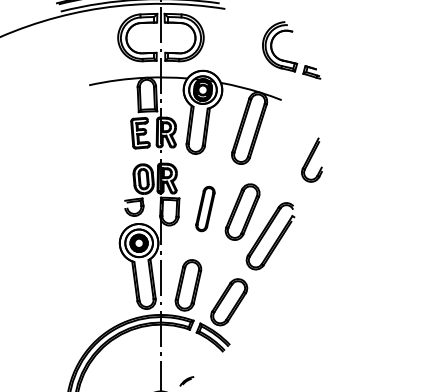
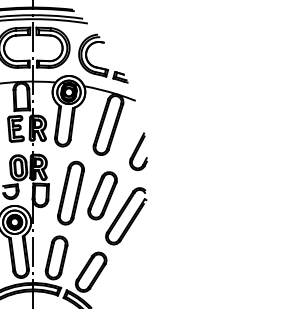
part: (288, 60) -> (100, 67), moved
part: (311, 159) -> (138, 151), moved
part: (205, 208) -> (71, 192), size x1.67

